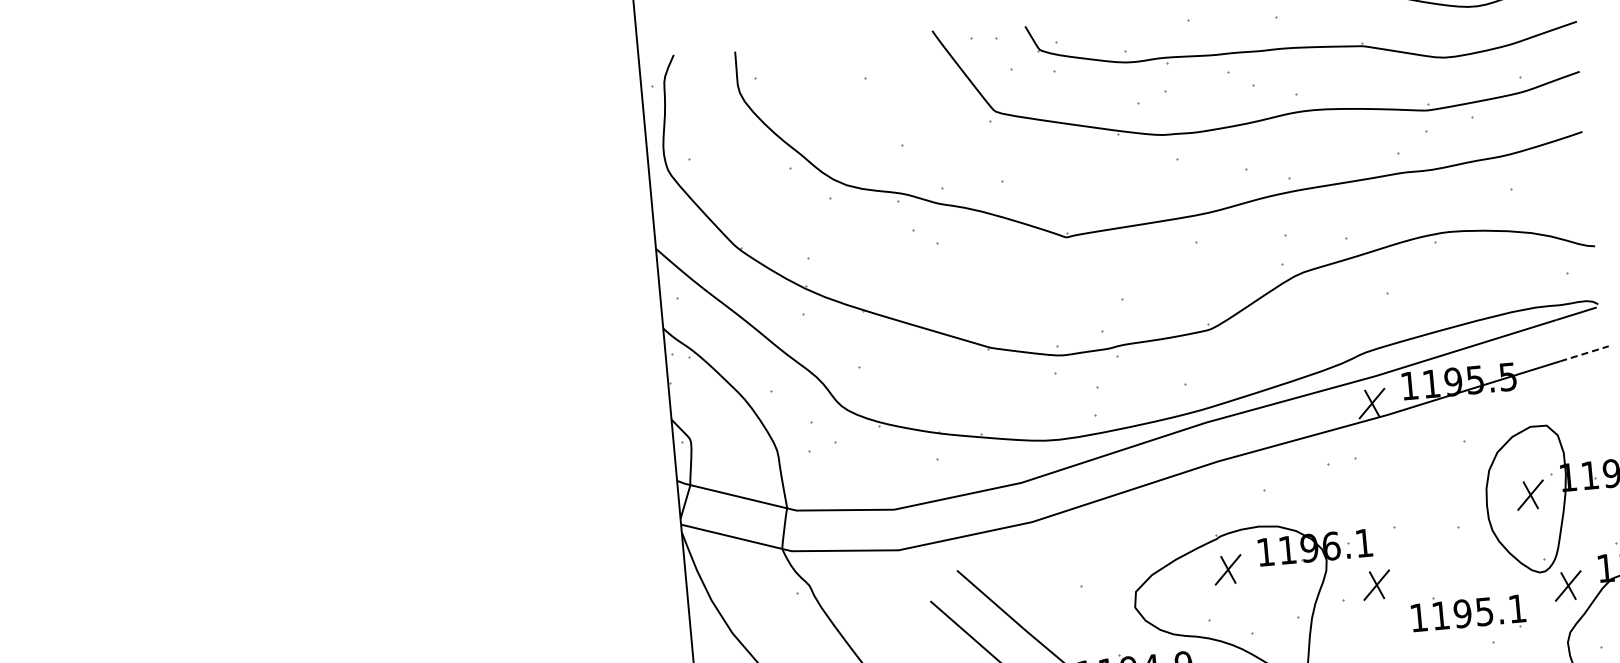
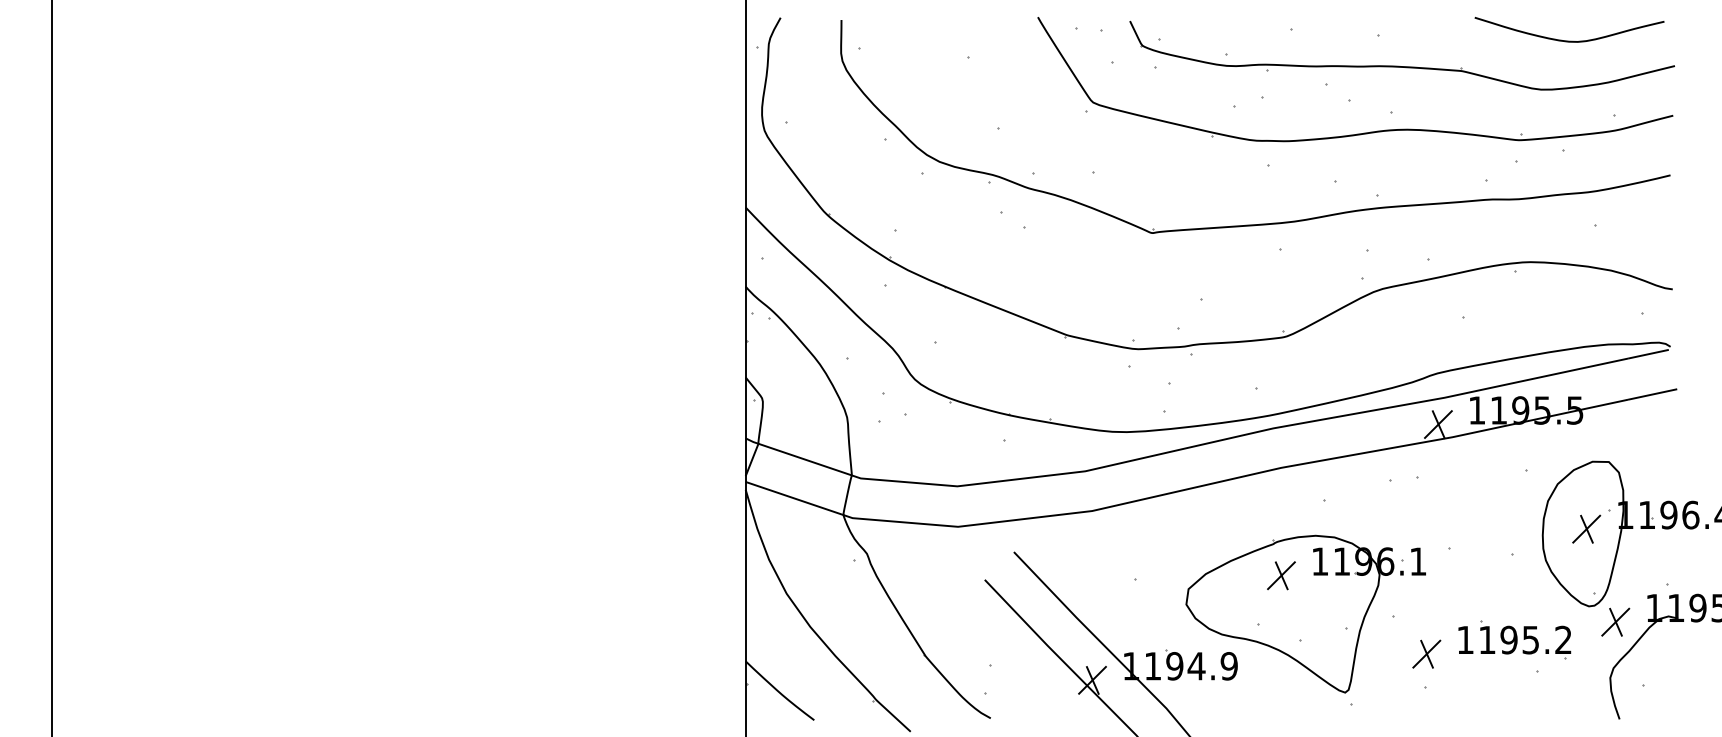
line: (1585, 353) -> (1653, 394), dashed -> solid
part: (1376, 584) -> (1426, 653), moved
text: (1517, 608) -> (1563, 639), 1195.1 -> 1195.2

